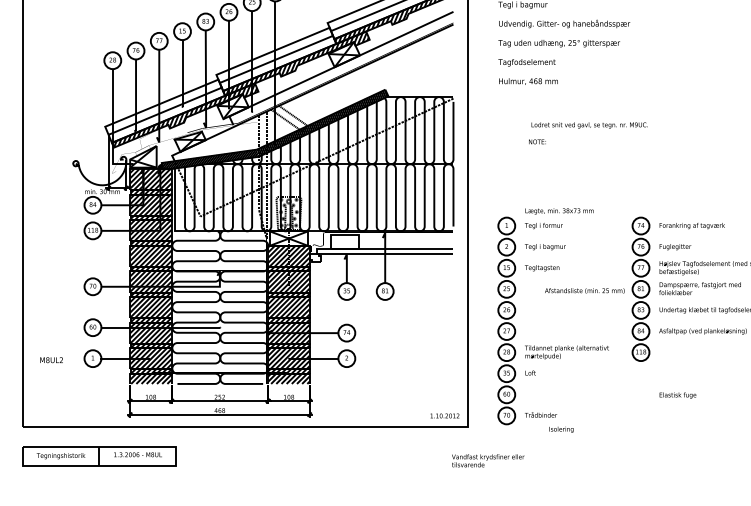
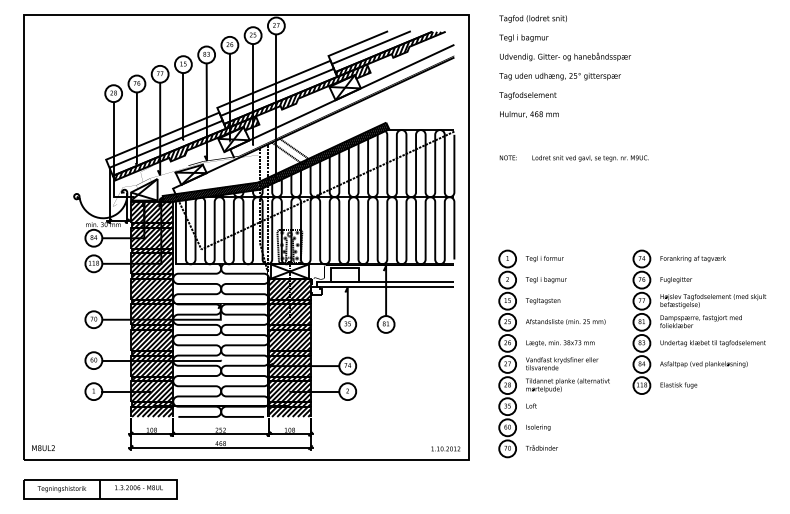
text: (536, 141) -> (507, 157), moved
text: (559, 211) -> (560, 343), moved
text: (584, 290) -> (565, 321), moved
text: (51, 360) -> (43, 448), moved
text: (677, 395) -> (678, 385), moved
text: (561, 429) -> (538, 427), moved
text: (488, 460) -> (562, 363), moved

